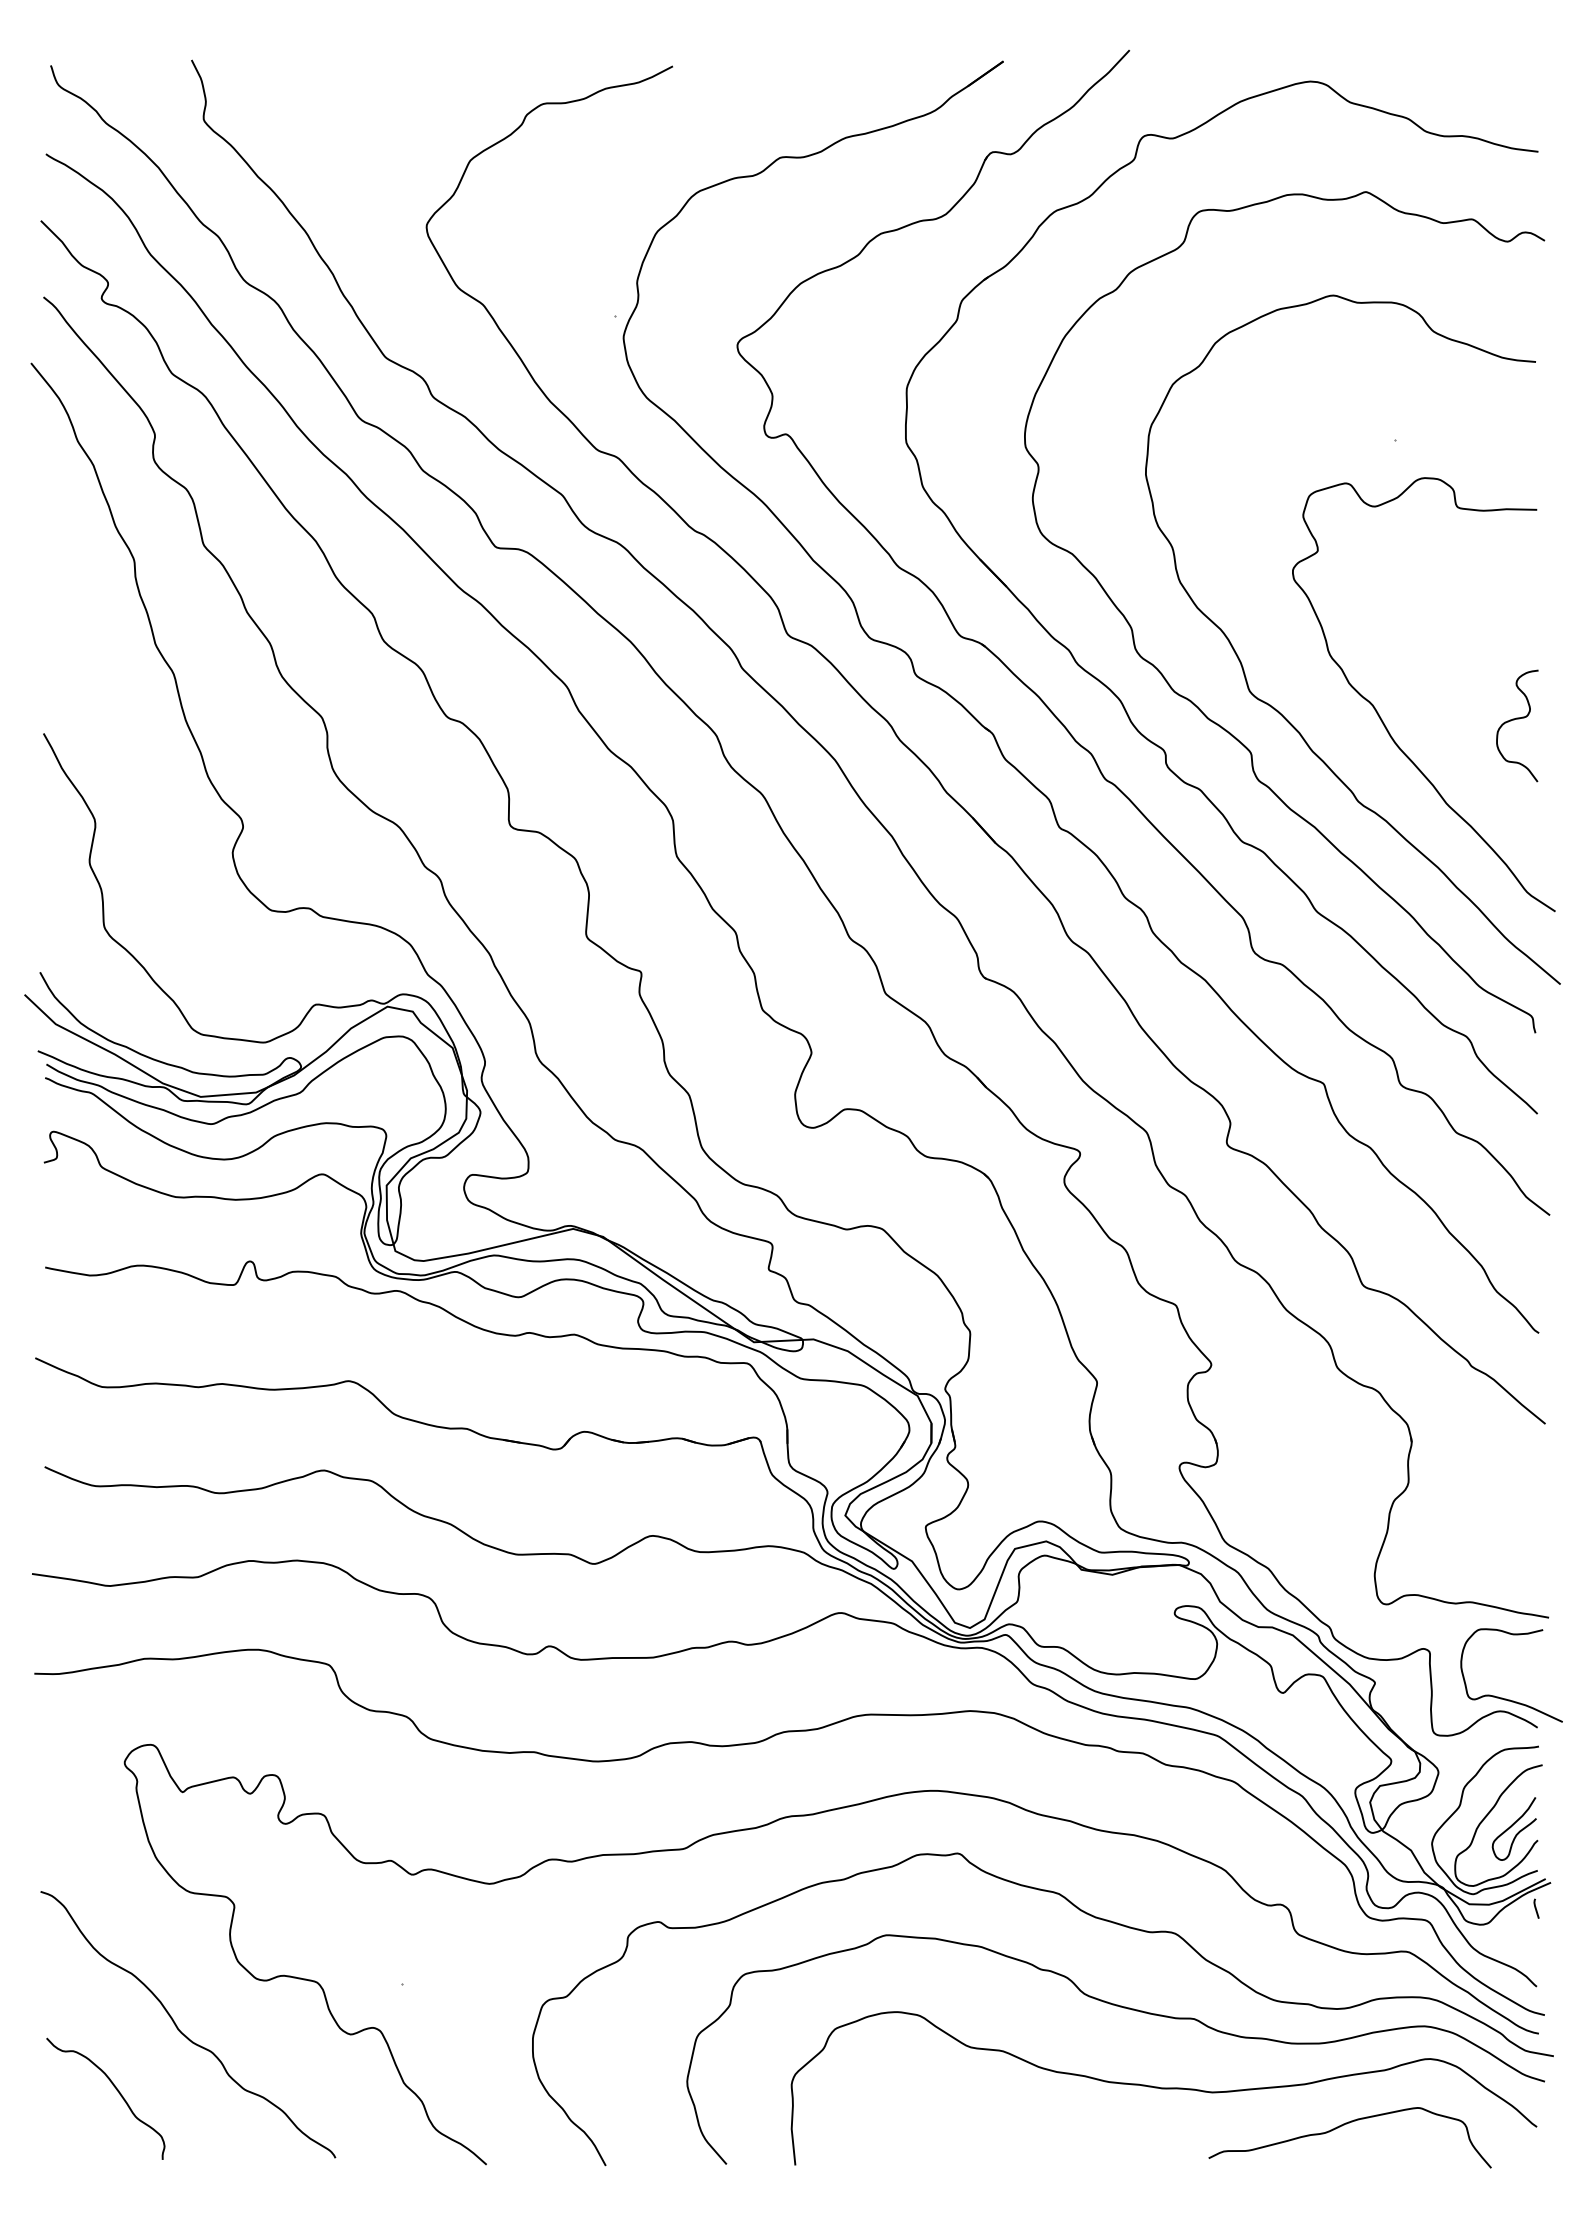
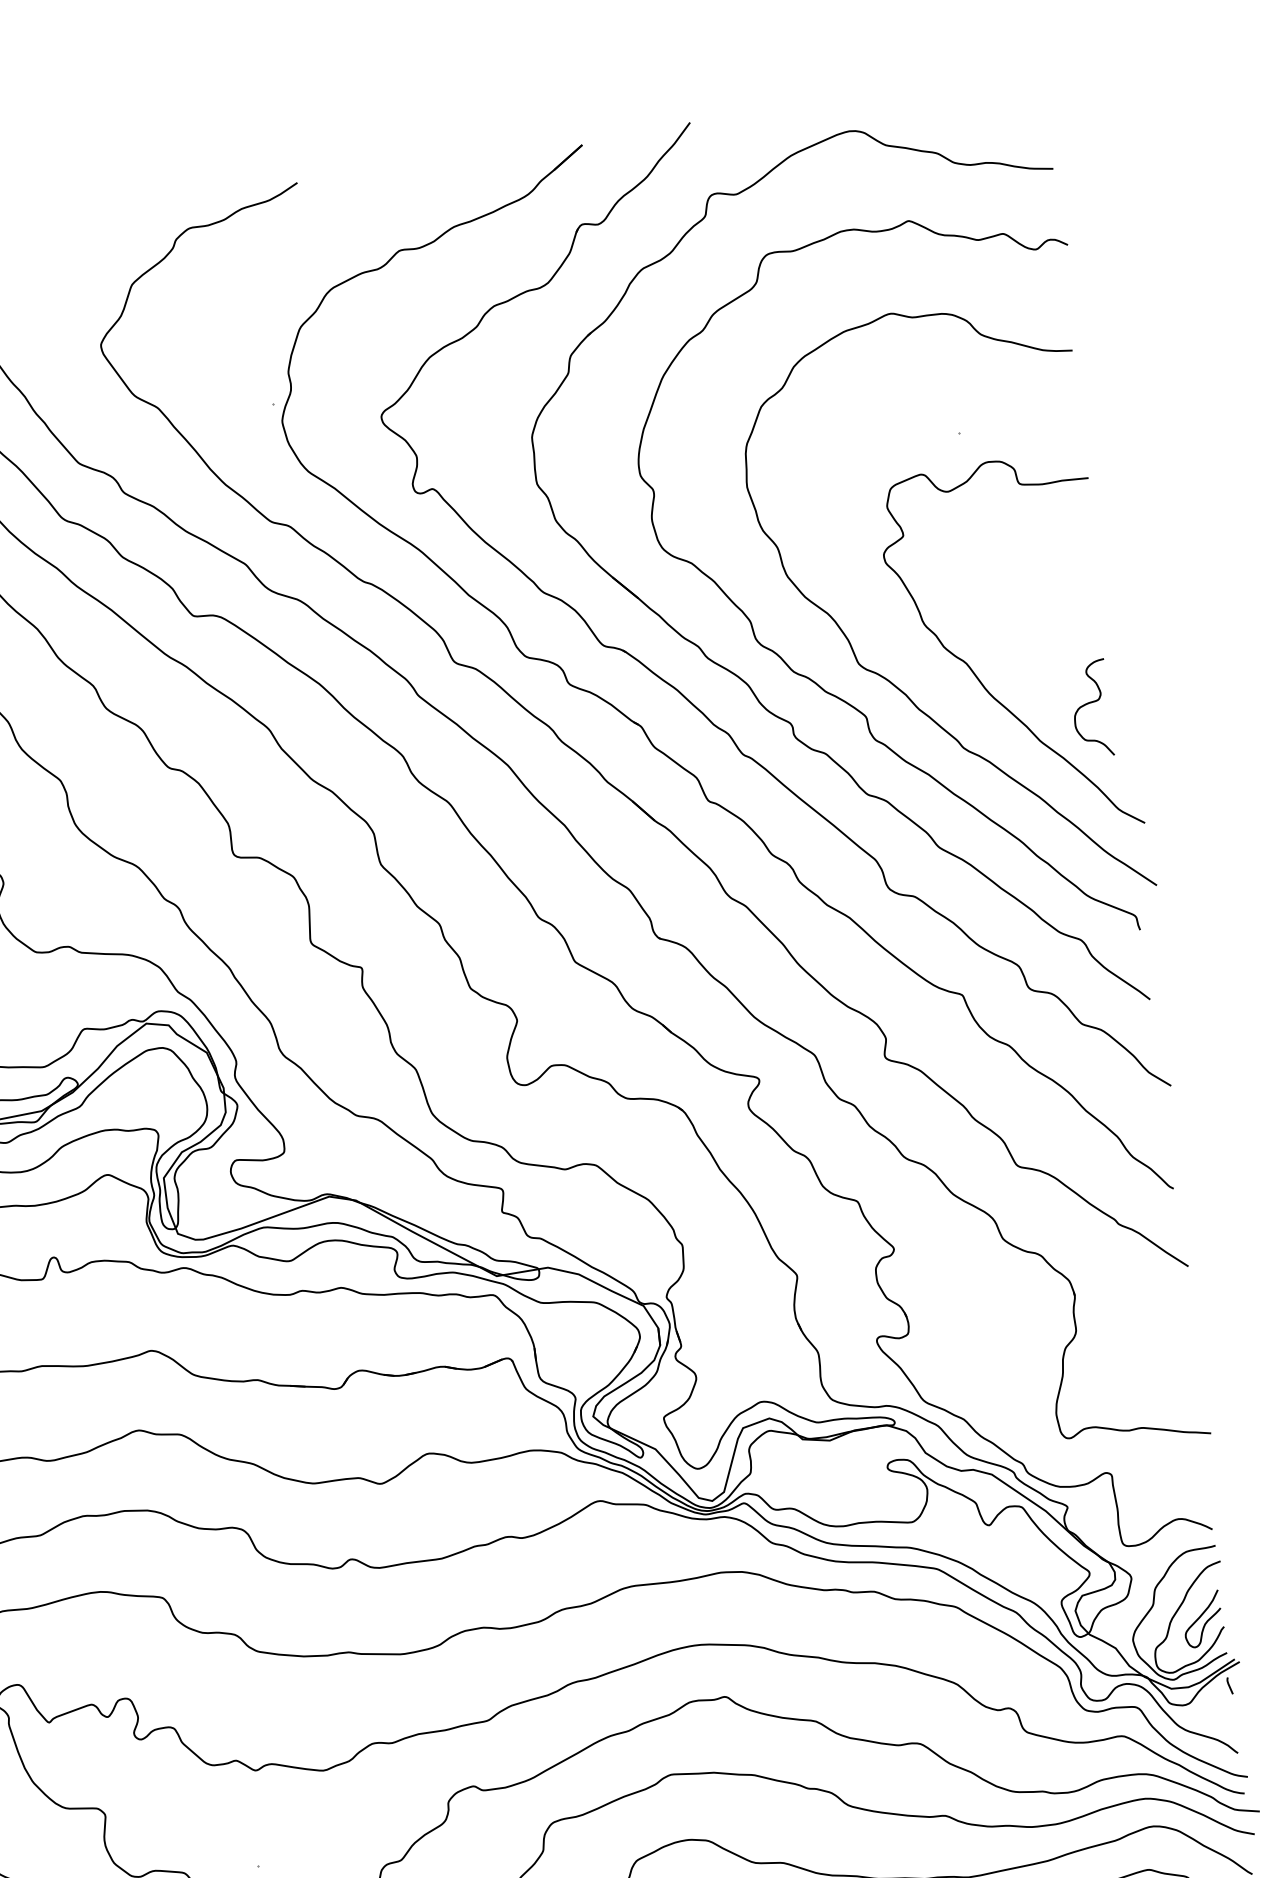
curve: (1514, 720) -> (1088, 704), moved
curve: (1506, 1698) -> (1182, 1507), removed

